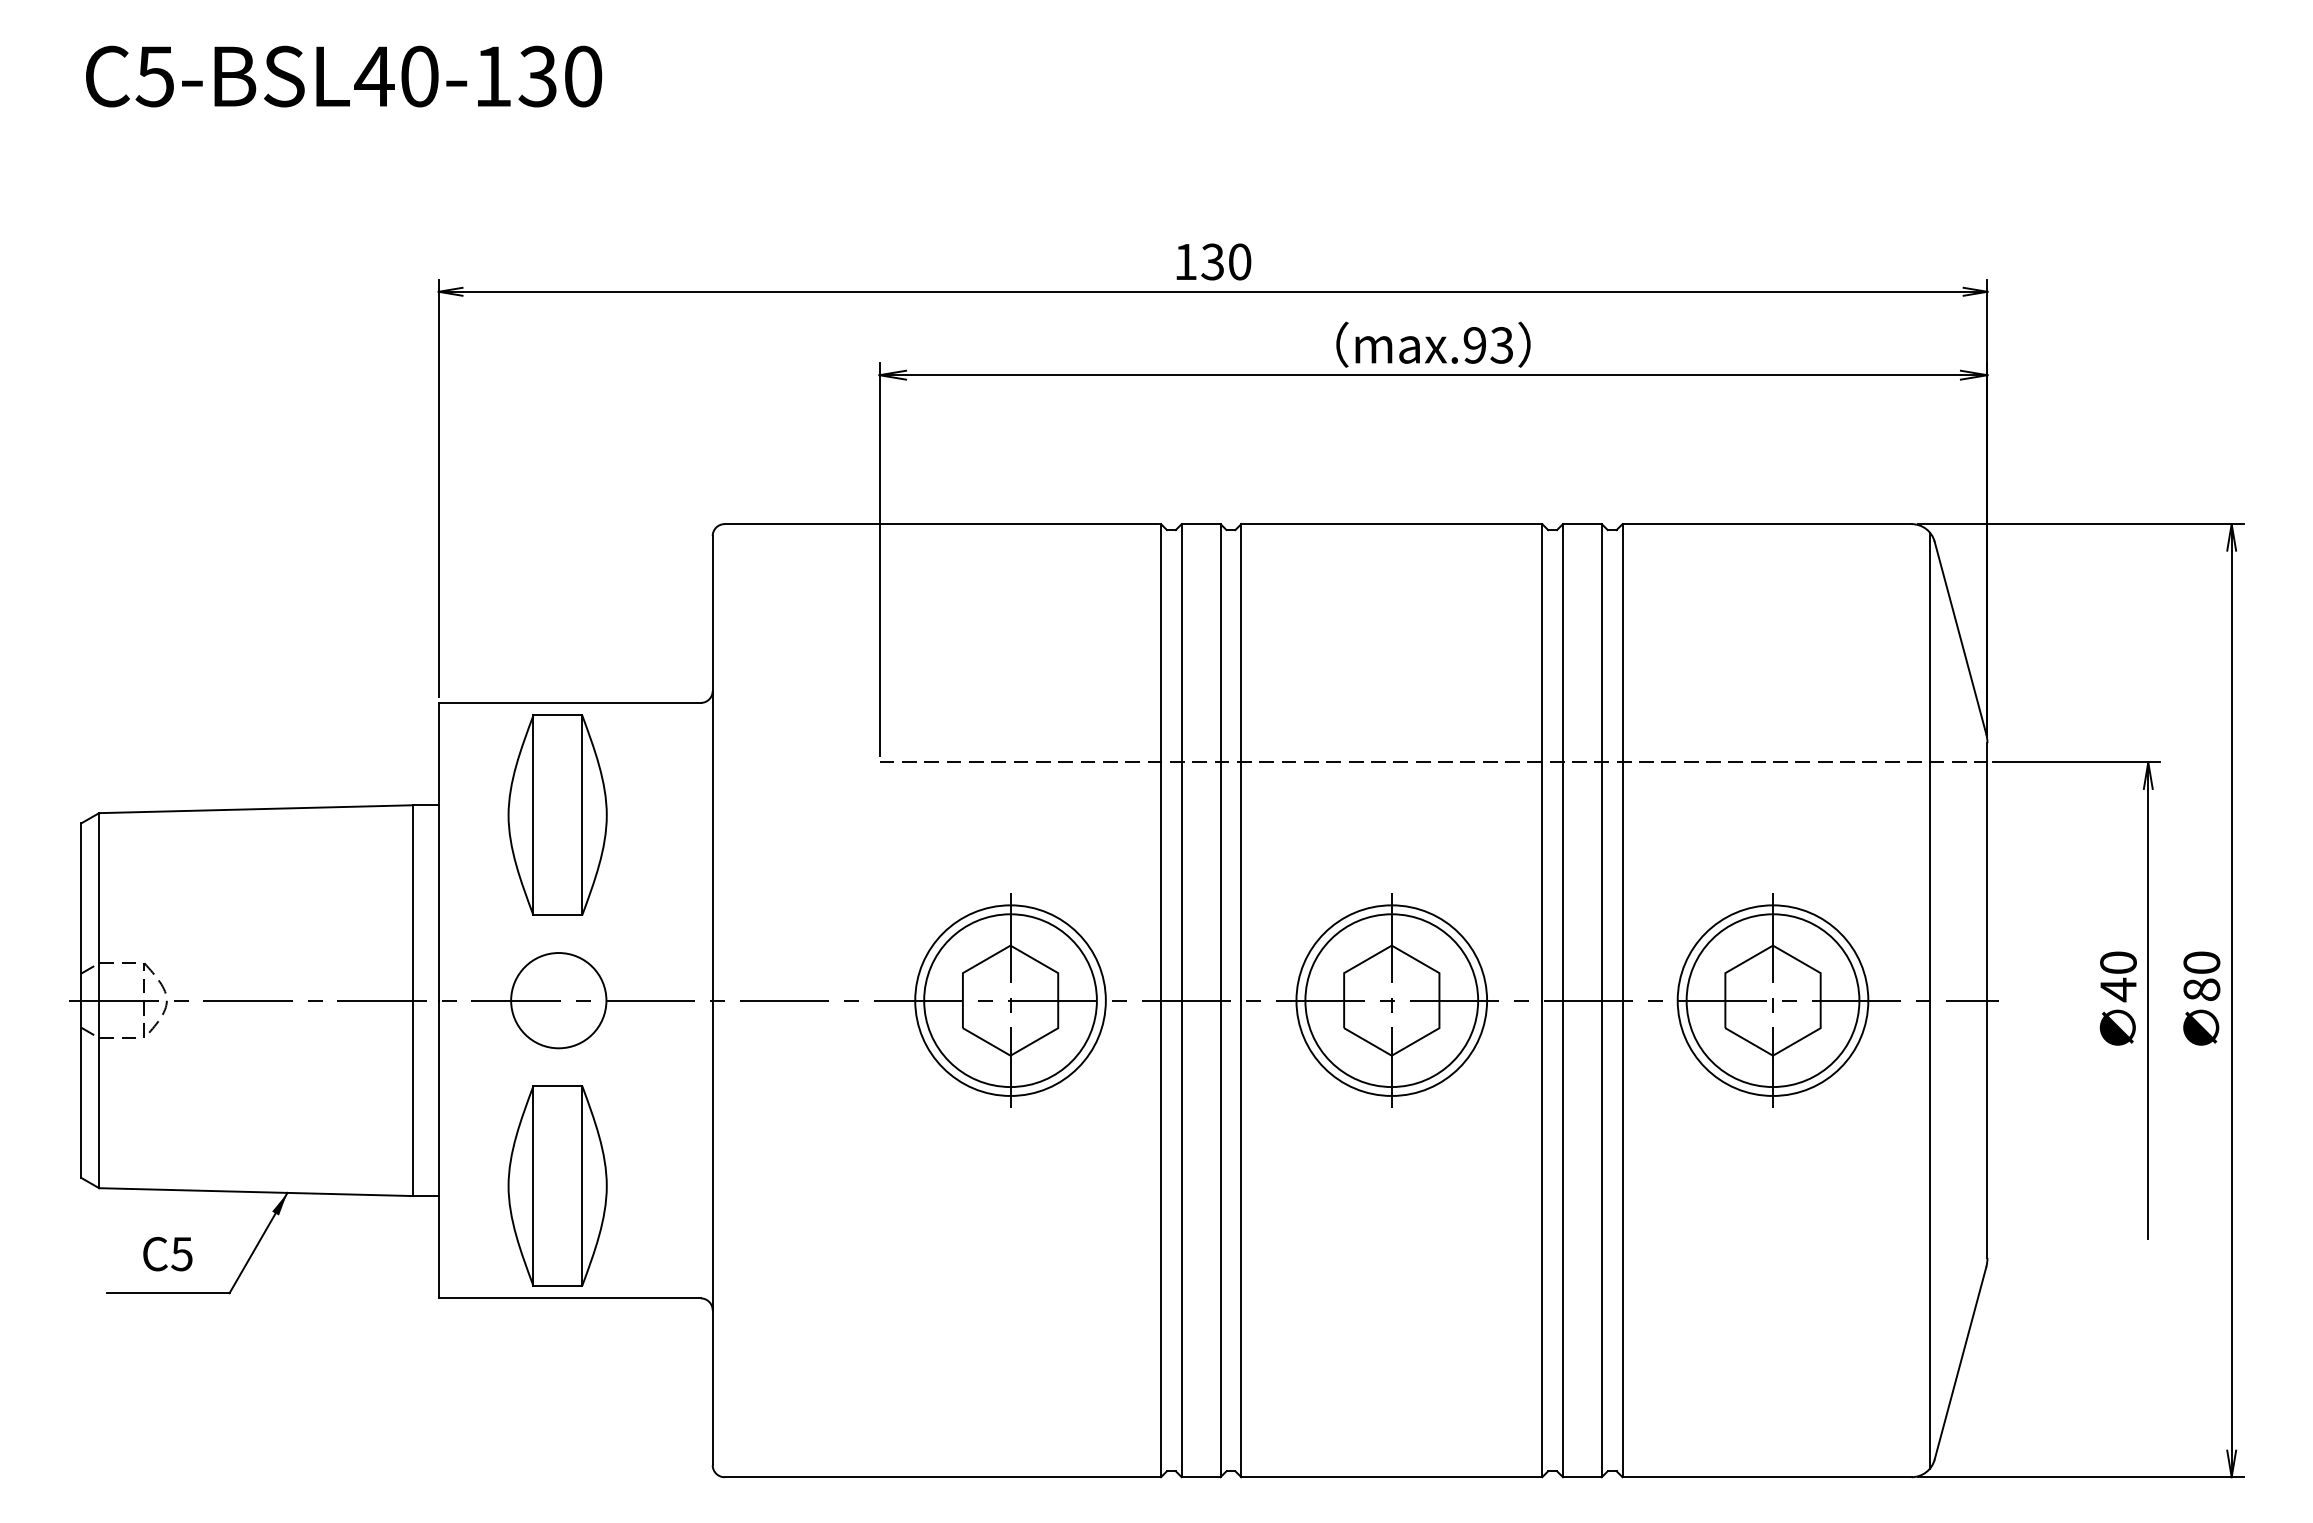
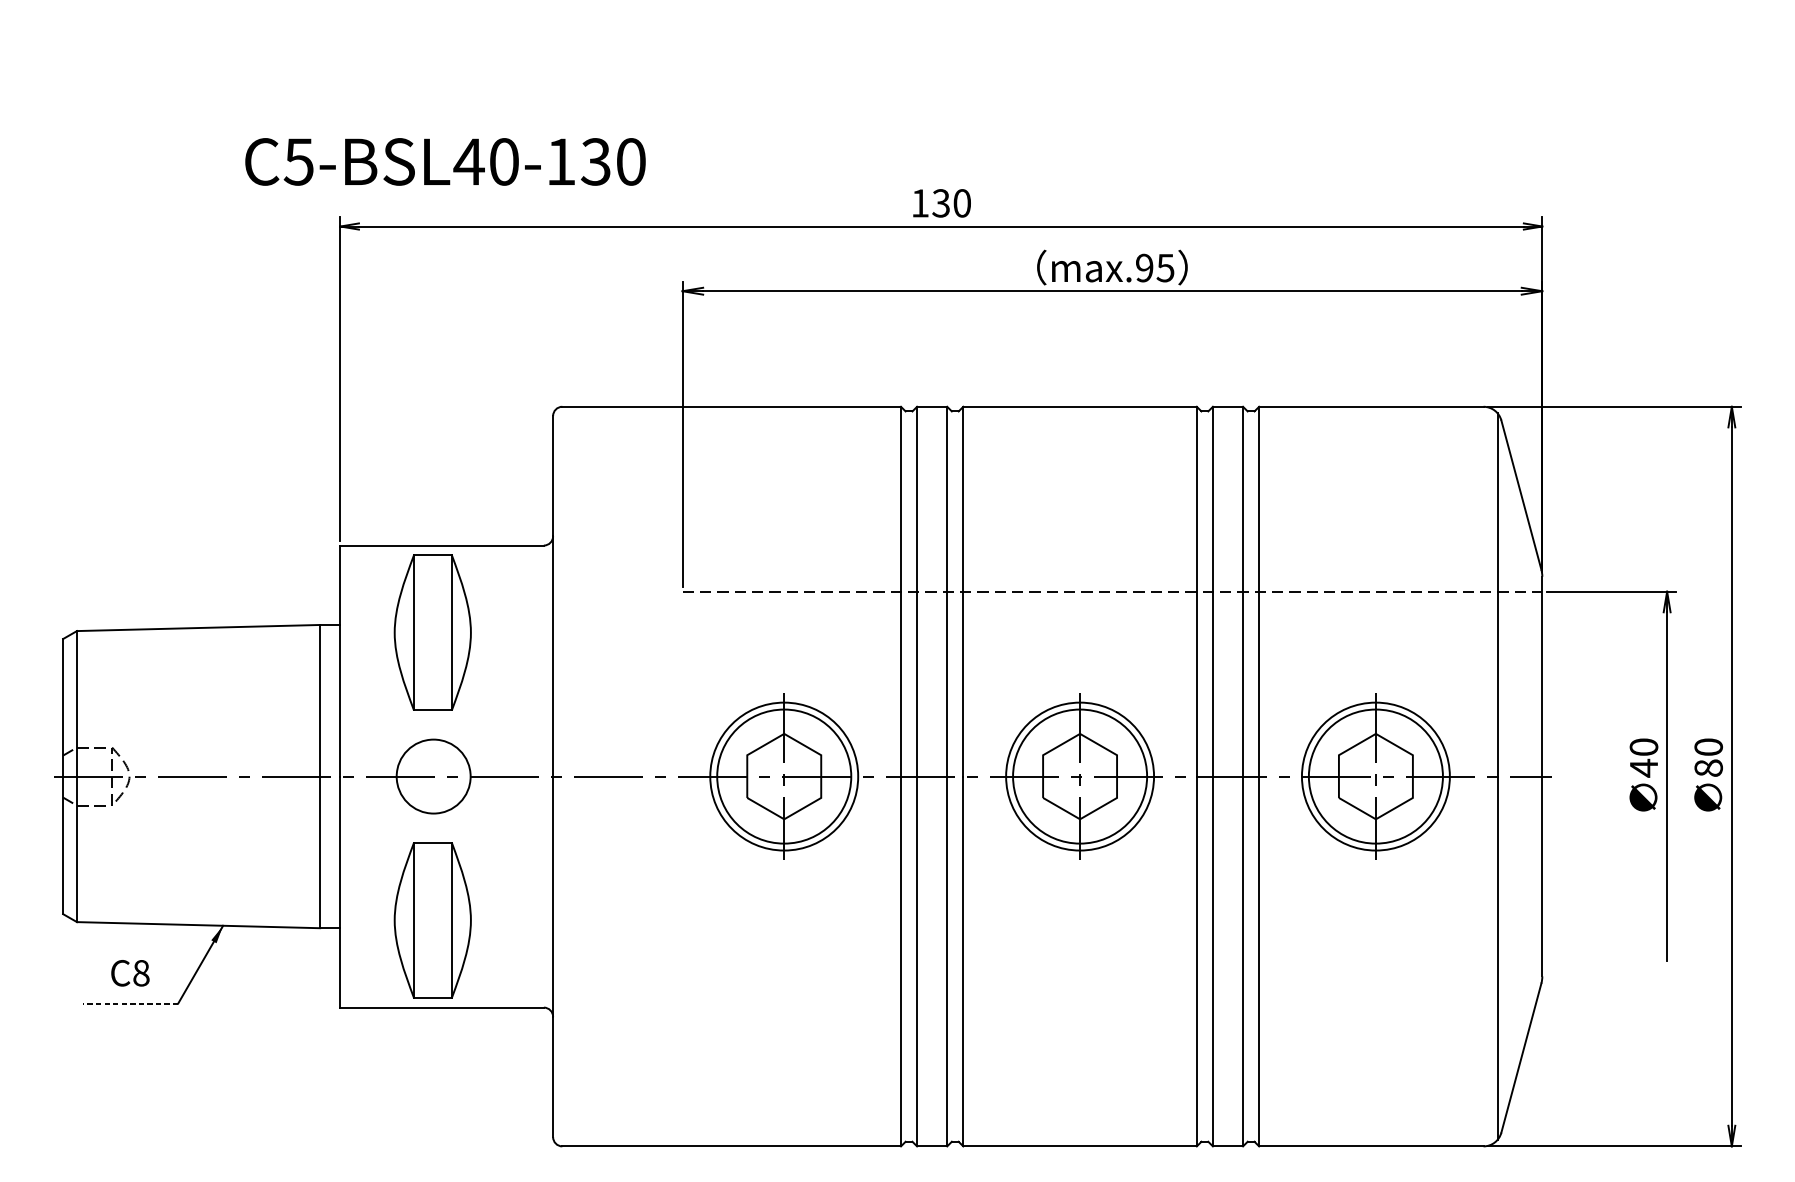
text: (344, 76) -> (445, 161), moved
text: (1501, 345) -> (1165, 268), max.93 -> max.95
text: (181, 1254) -> (140, 973), C5 -> C8
line: (167, 1293) -> (130, 1003), solid -> dashed

